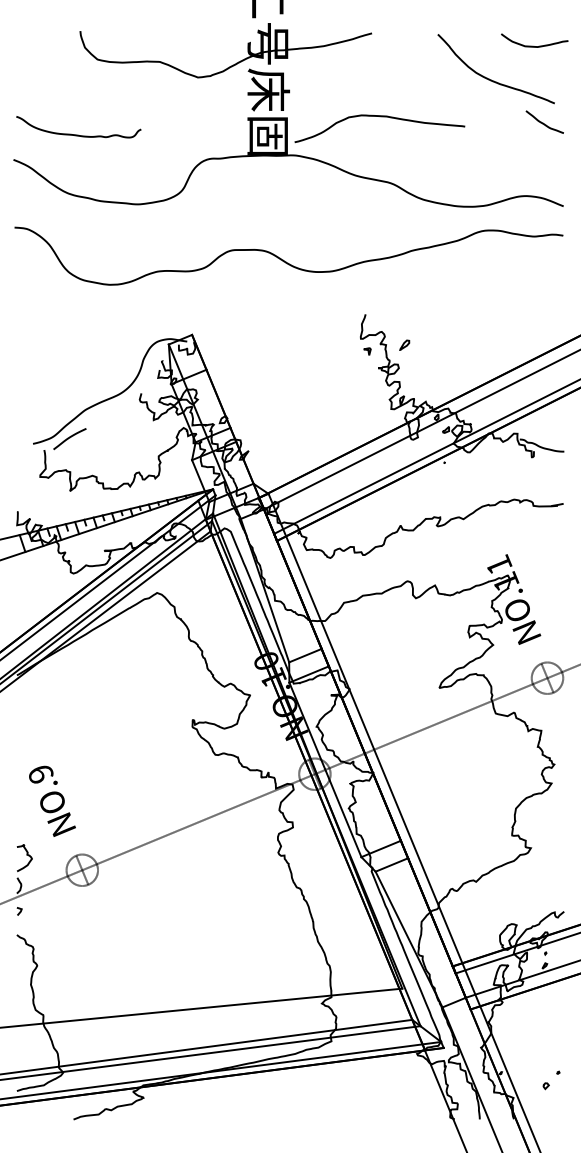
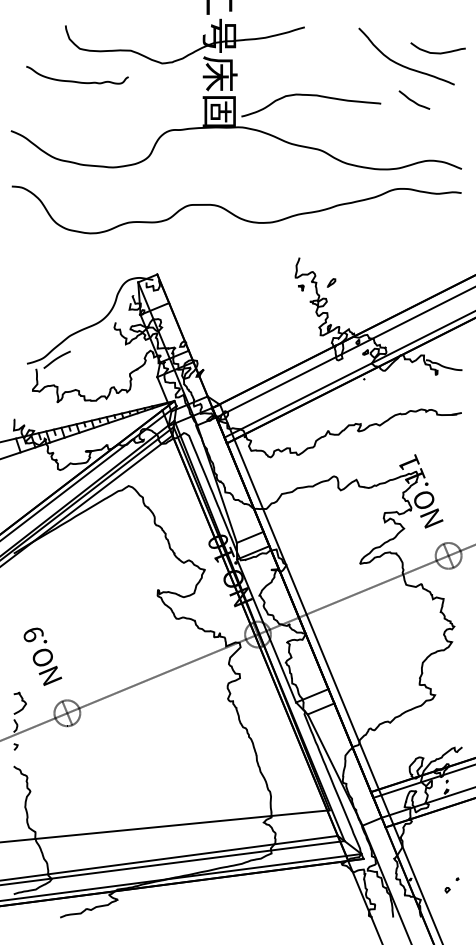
curve: (533, 45) -> (437, 52), moved
curve: (543, 122) -> (413, 100), moved
curve: (75, 133) -> (74, 80), moved

